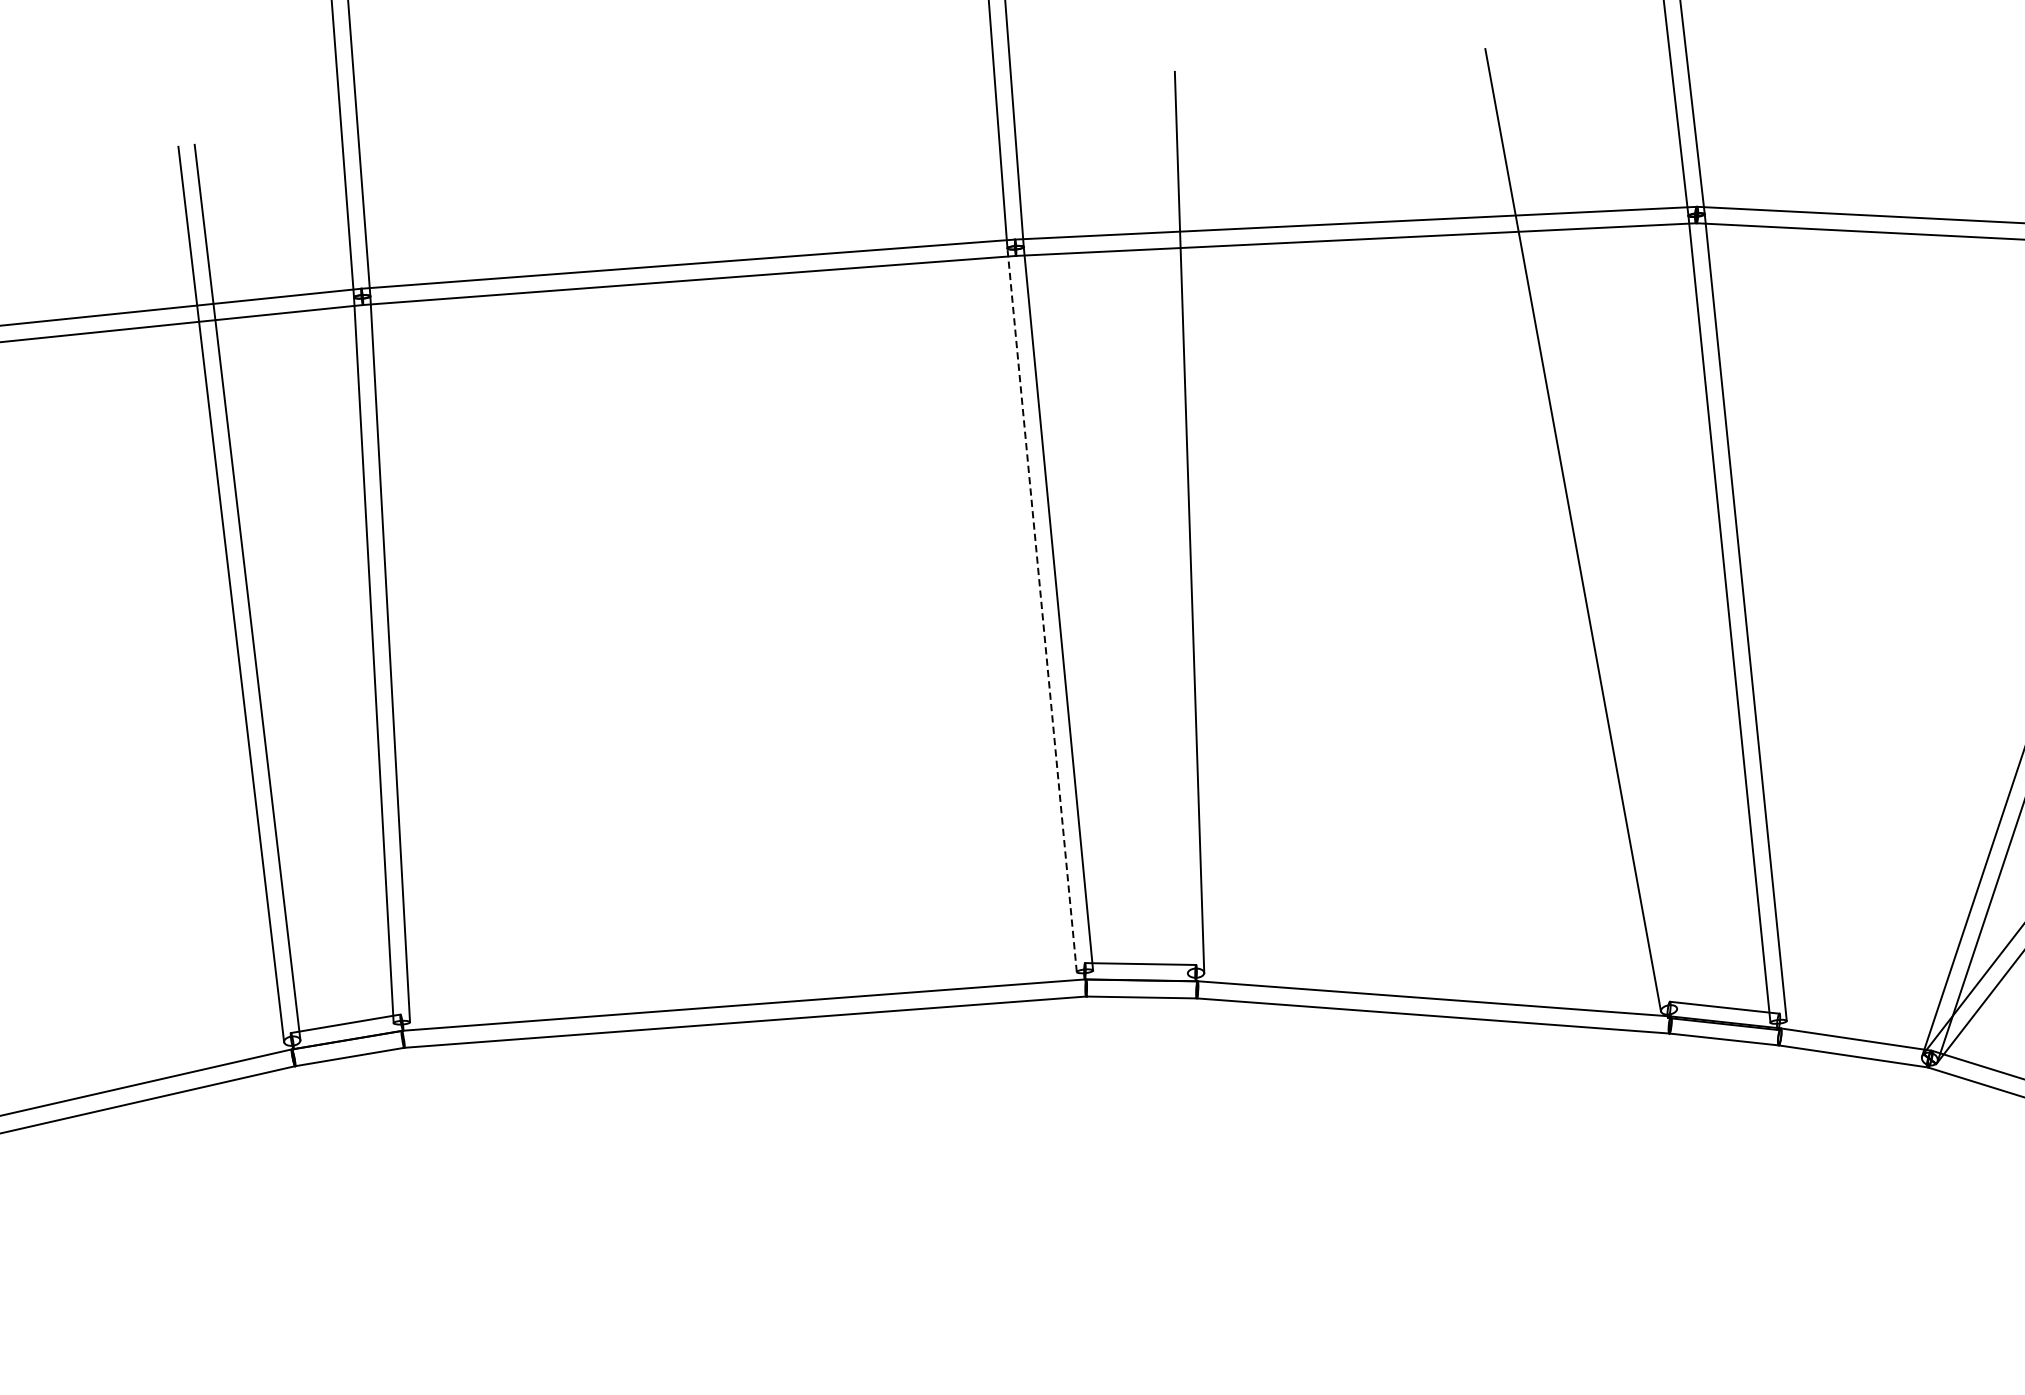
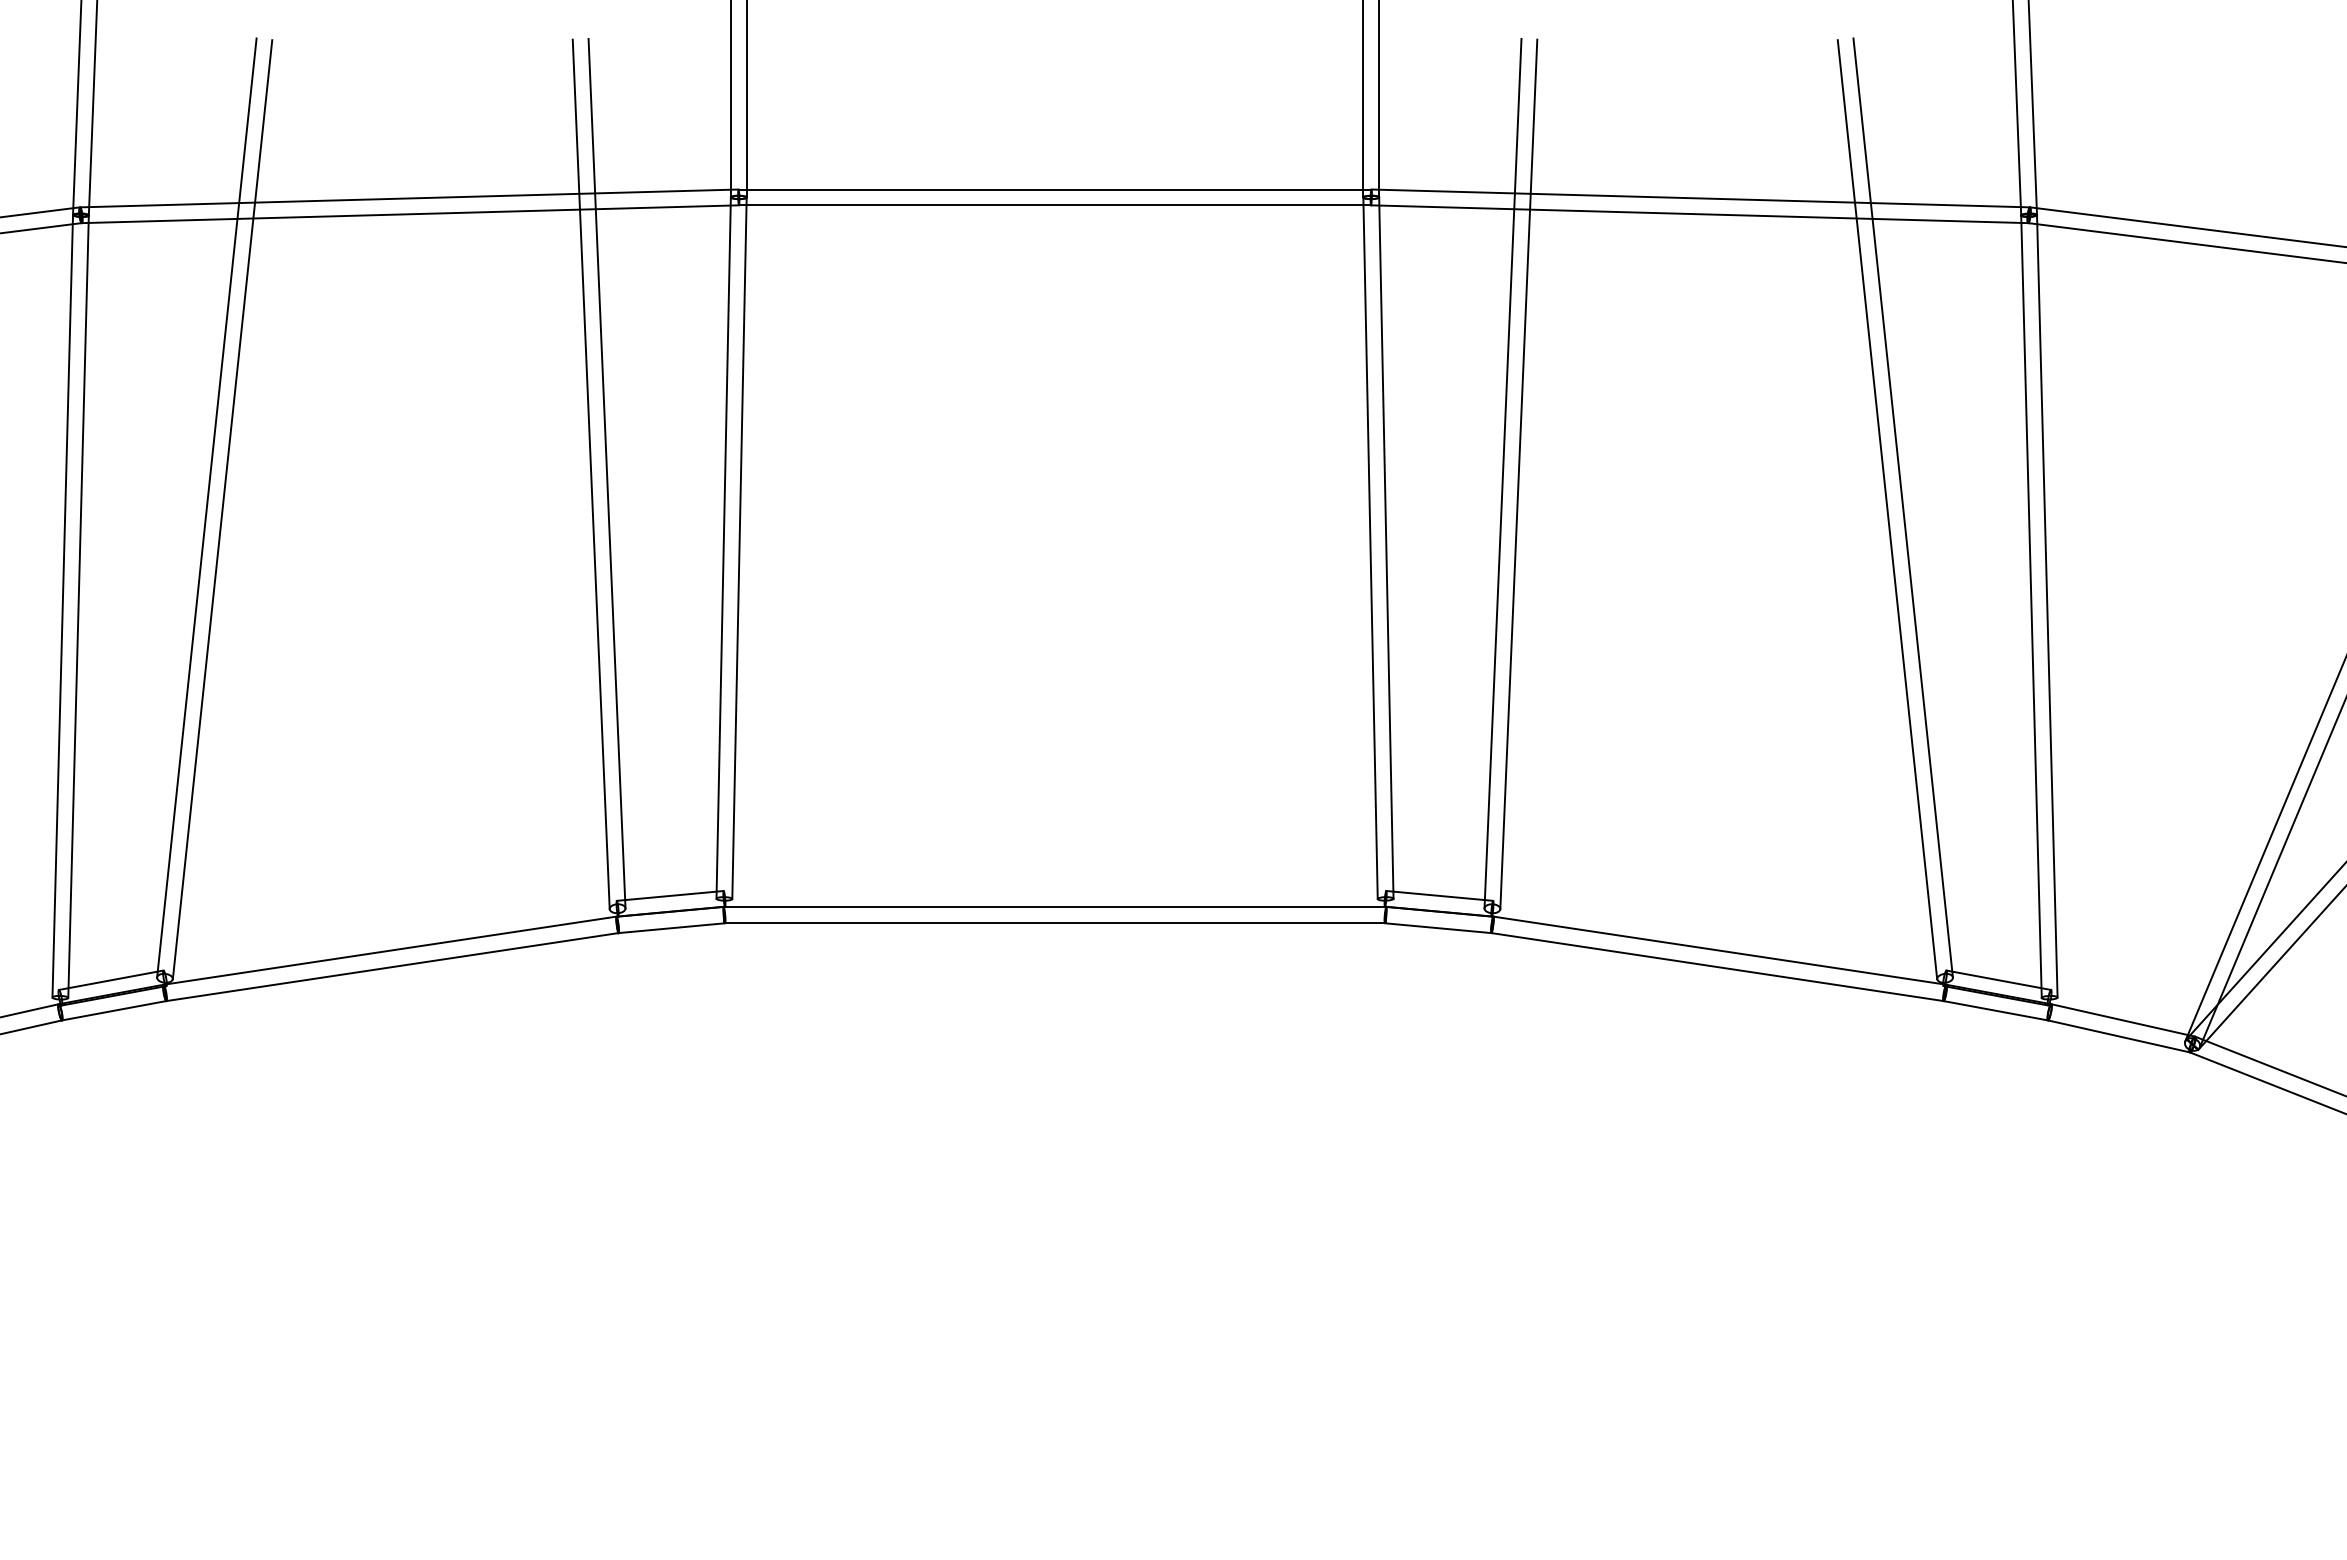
line: (1172, 522) -> (1502, 473), added
line: (1588, 526) -> (1902, 507), added
line: (1042, 610) -> (1370, 548), dashed -> solid

